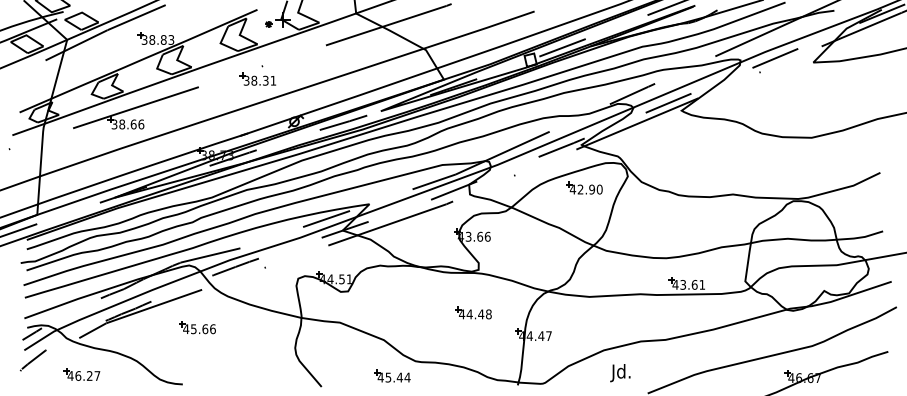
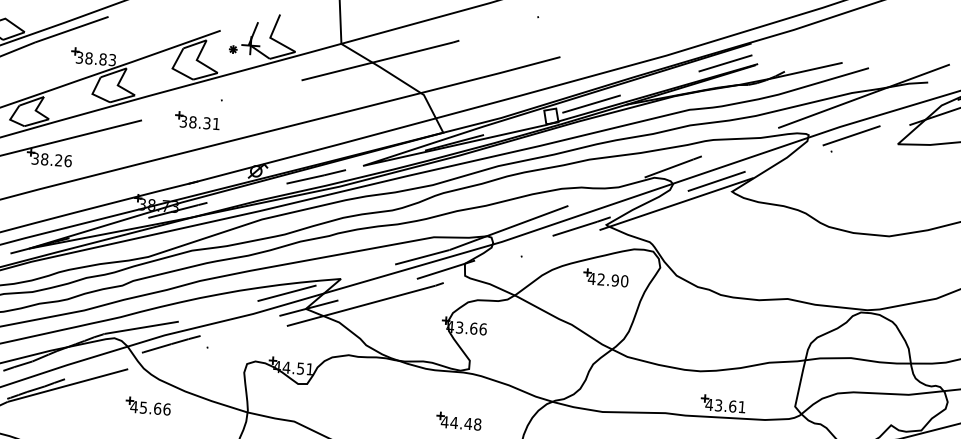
part: (257, 78) -> (197, 119), moved
text: (133, 124) -> (58, 160), 38.66 -> 38.26
part: (197, 327) -> (148, 406), moved

